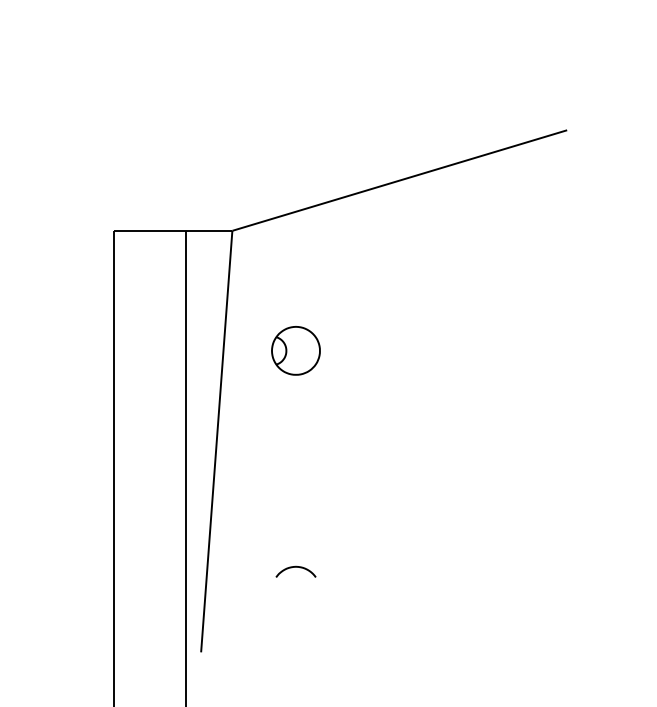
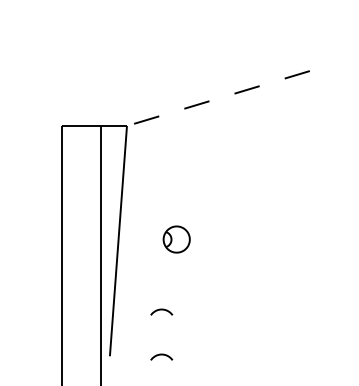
line: (398, 180) -> (217, 98), solid -> dashed
part: (295, 350) -> (176, 239), moved
curve: (295, 650) -> (161, 355), added

